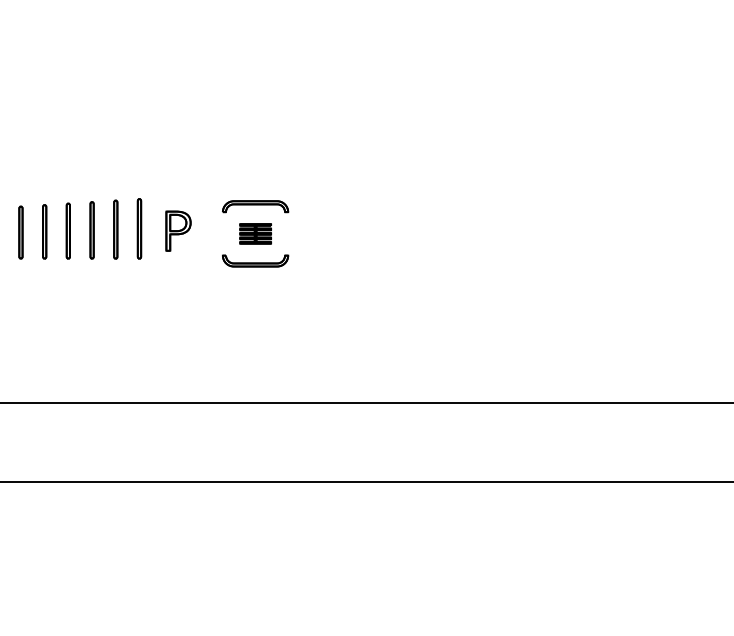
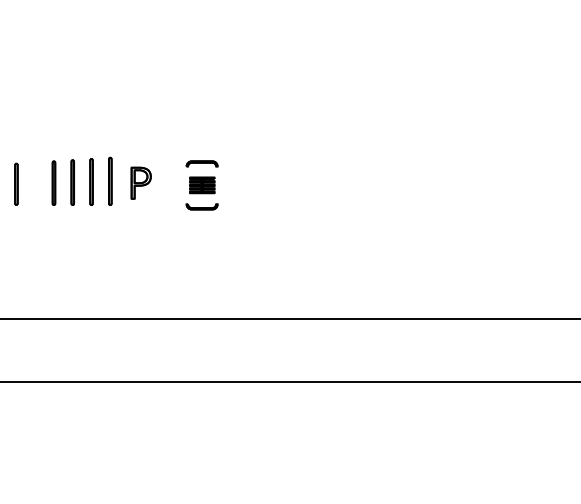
part: (254, 206) -> (201, 163), size x0.6
line: (45, 231) -> (35, 183), removed
part: (254, 260) -> (201, 206), size x0.6

